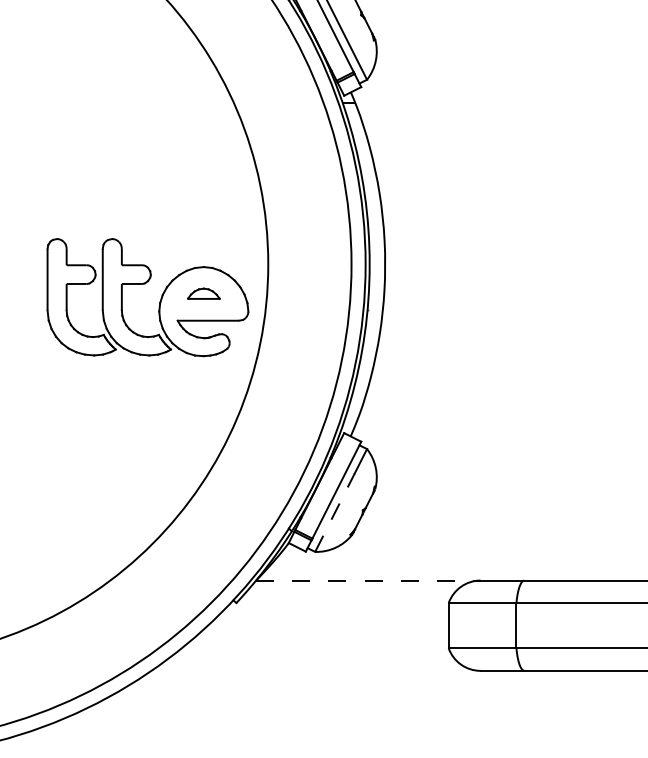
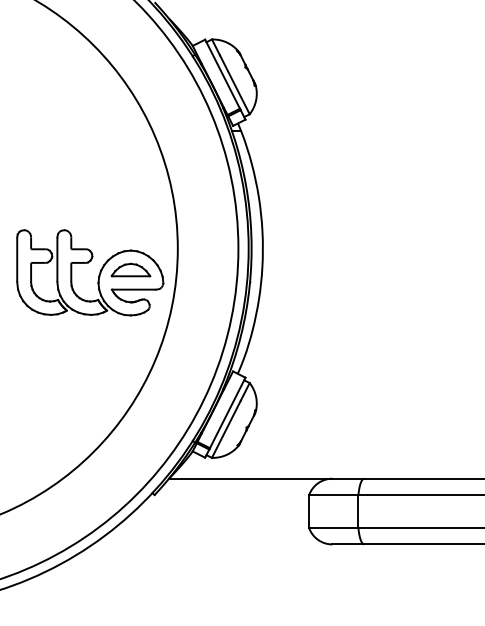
part: (203, 293) -> (130, 269), size x1.67
line: (335, 511) -> (226, 428), dashed -> solid
line: (368, 580) -> (250, 478), dashed -> solid

